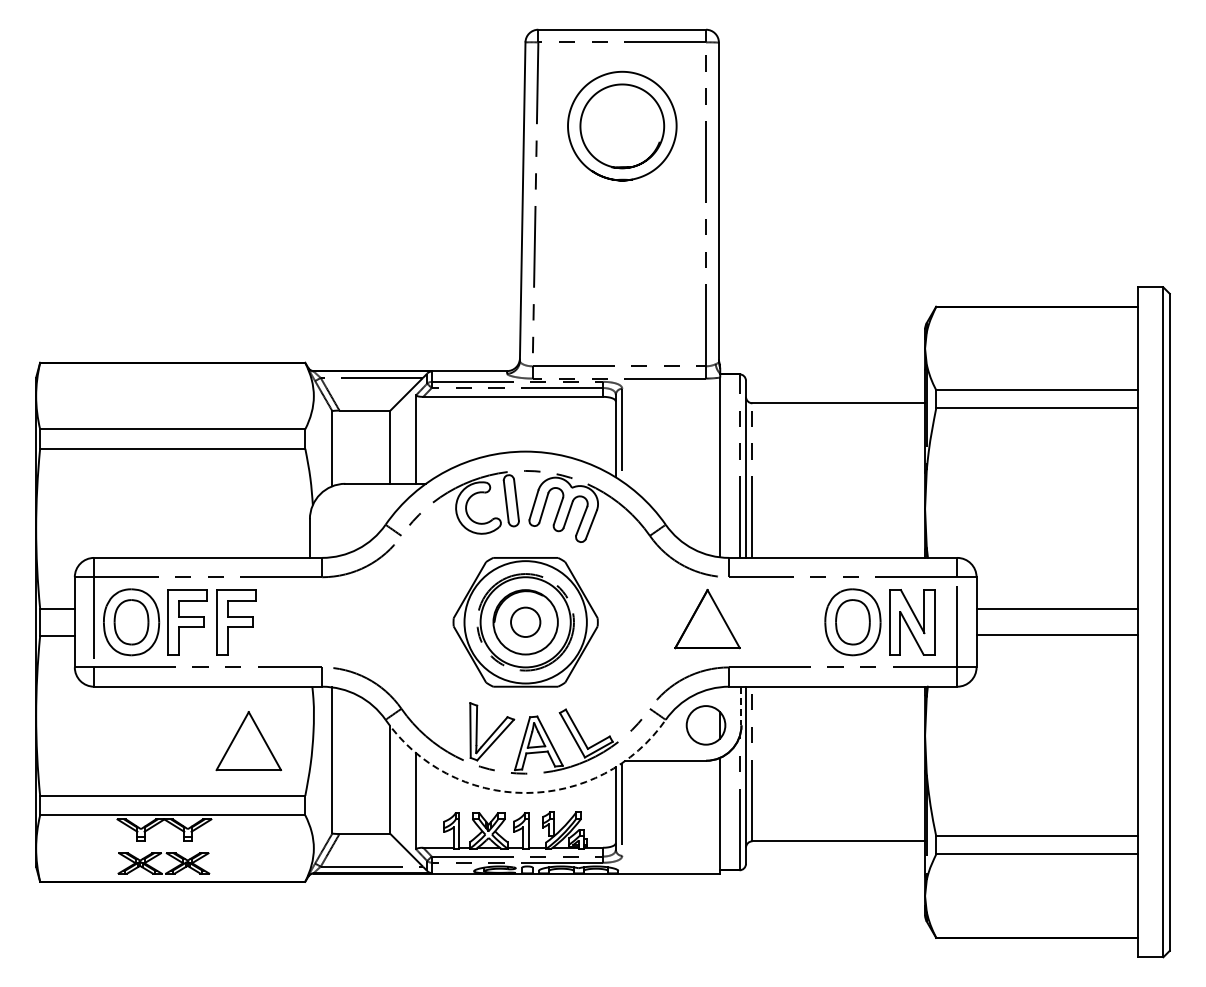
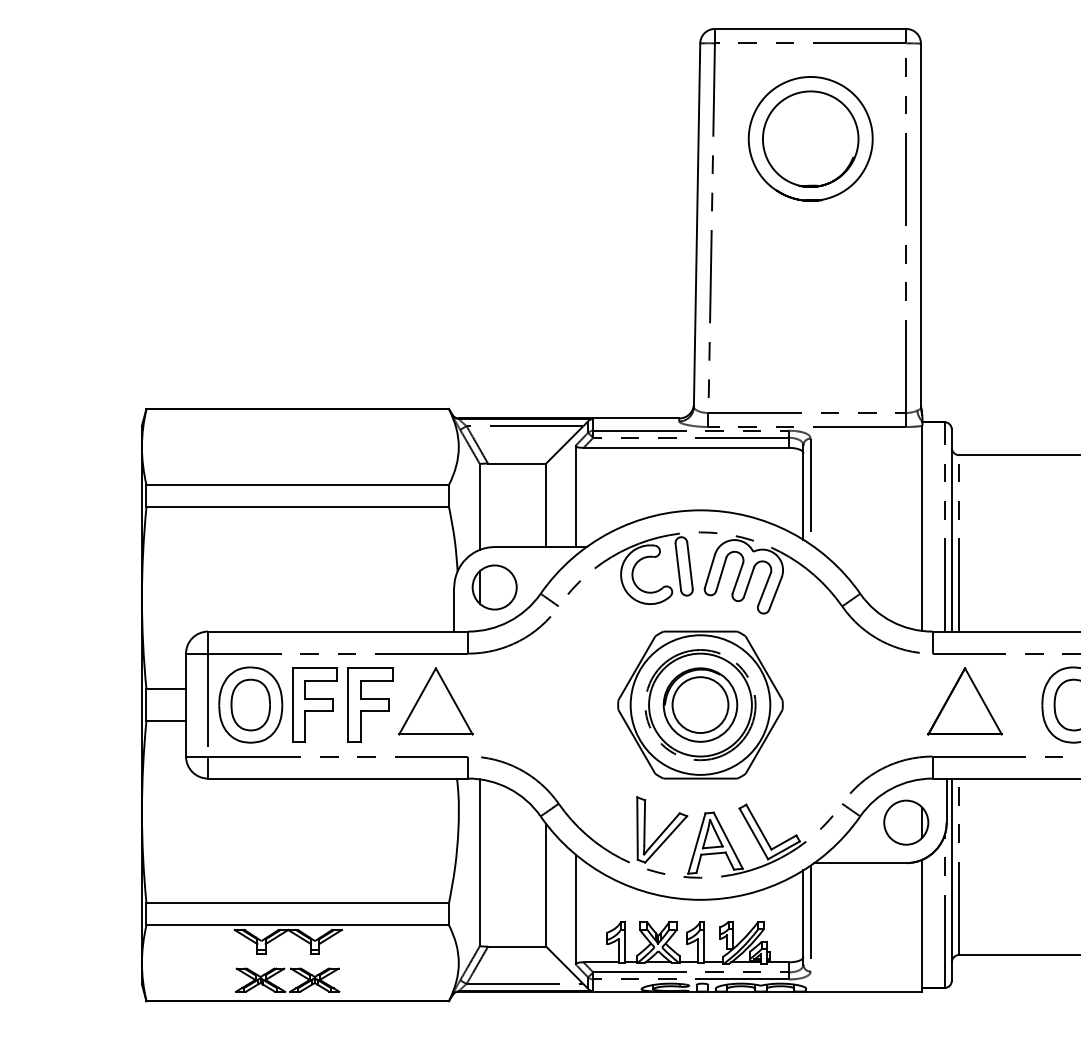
part: (345, 519) -> (494, 587), added
part: (707, 618) -> (964, 700), moved
circle: (525, 621) -> (700, 704), size x1.67
line: (741, 706) -> (946, 801), dashed -> solid
part: (248, 741) -> (435, 701), moved
arc: (525, 793) -> (700, 900), dashed -> solid

